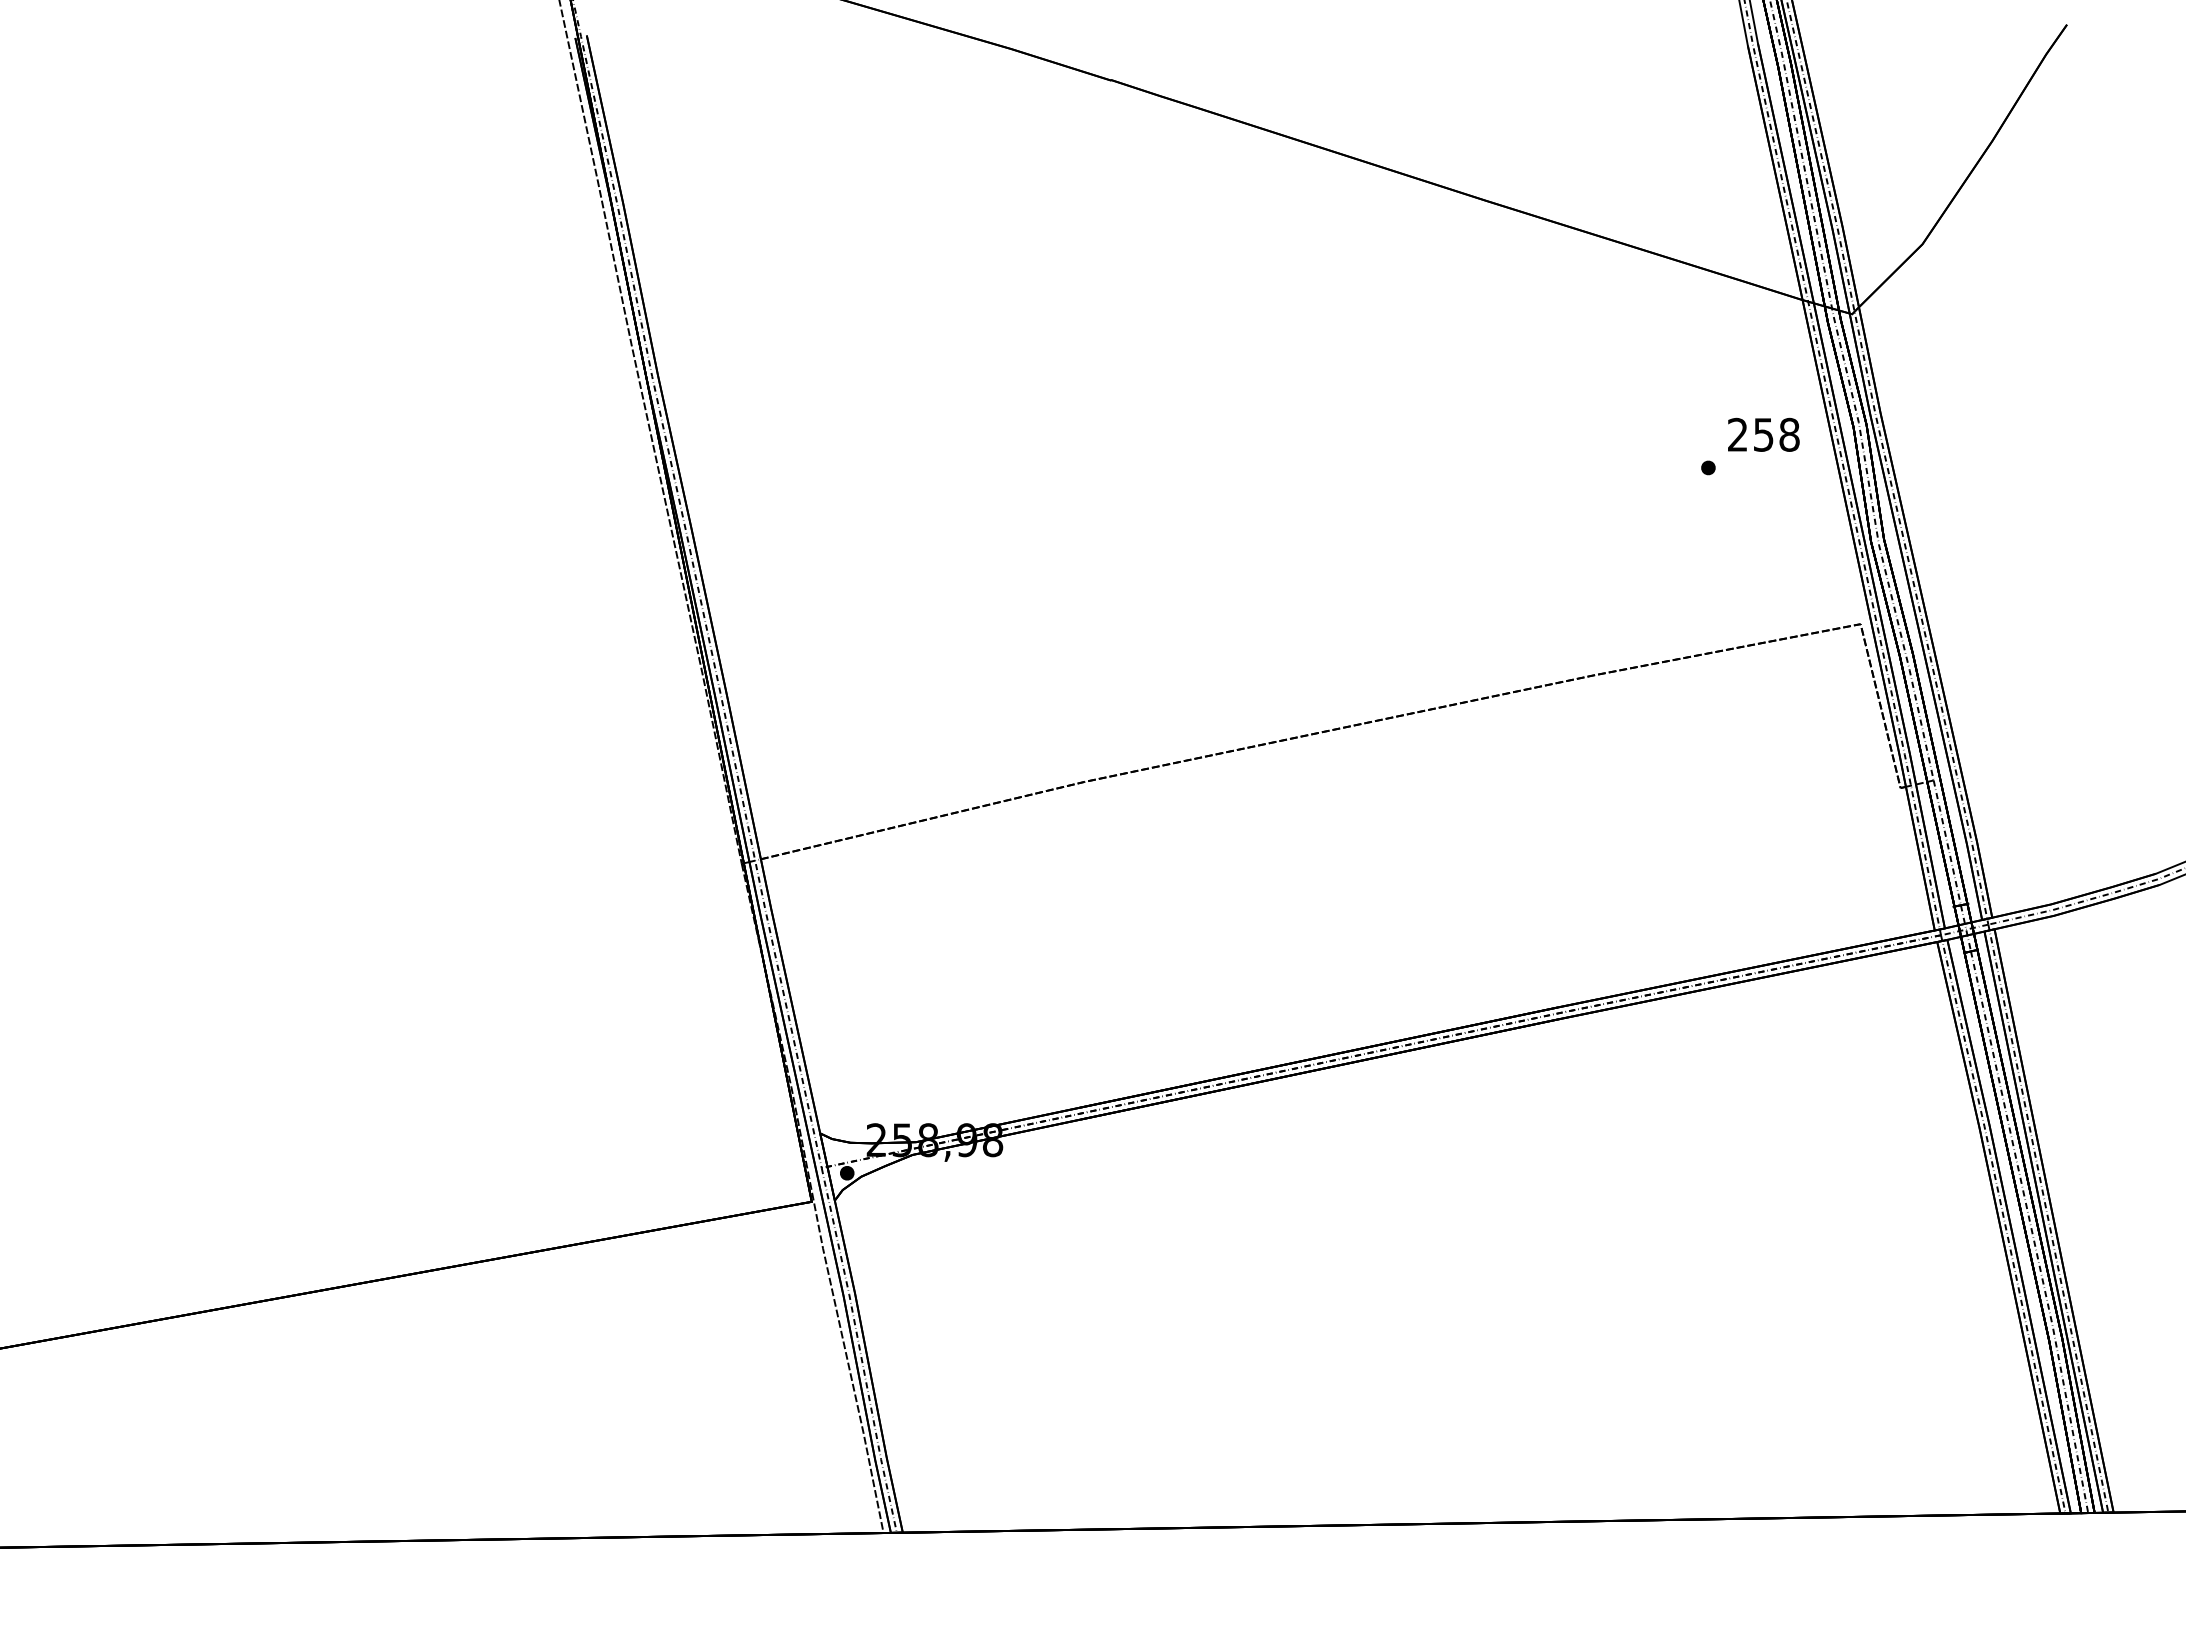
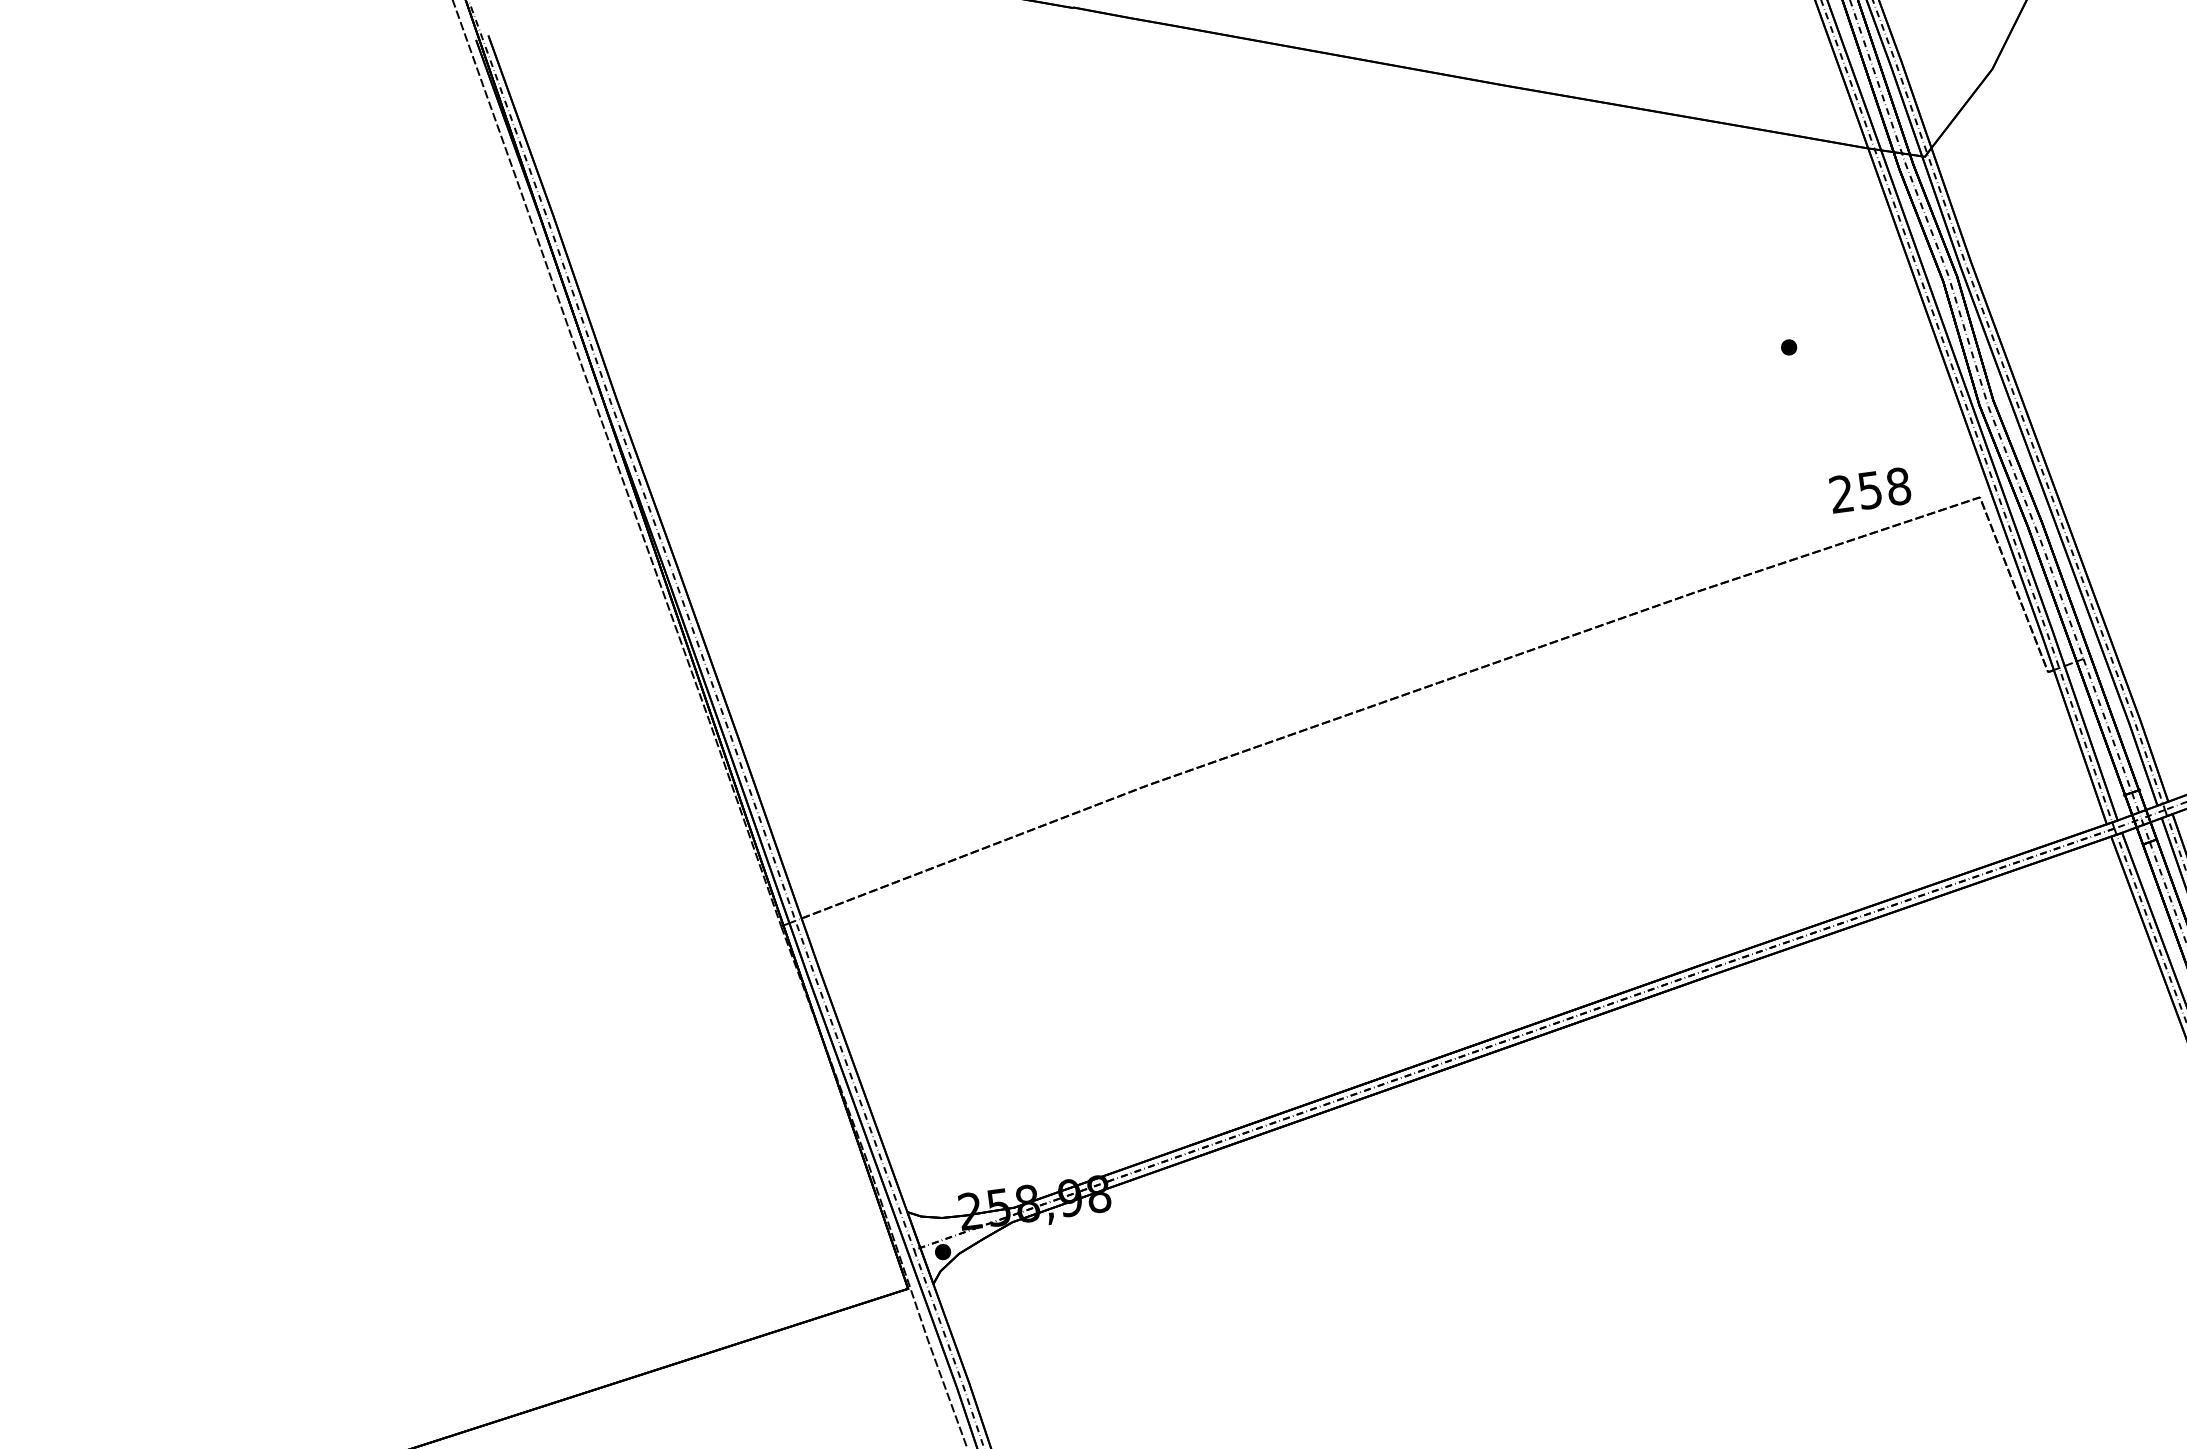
text: (1763, 434) -> (1869, 489), moved

